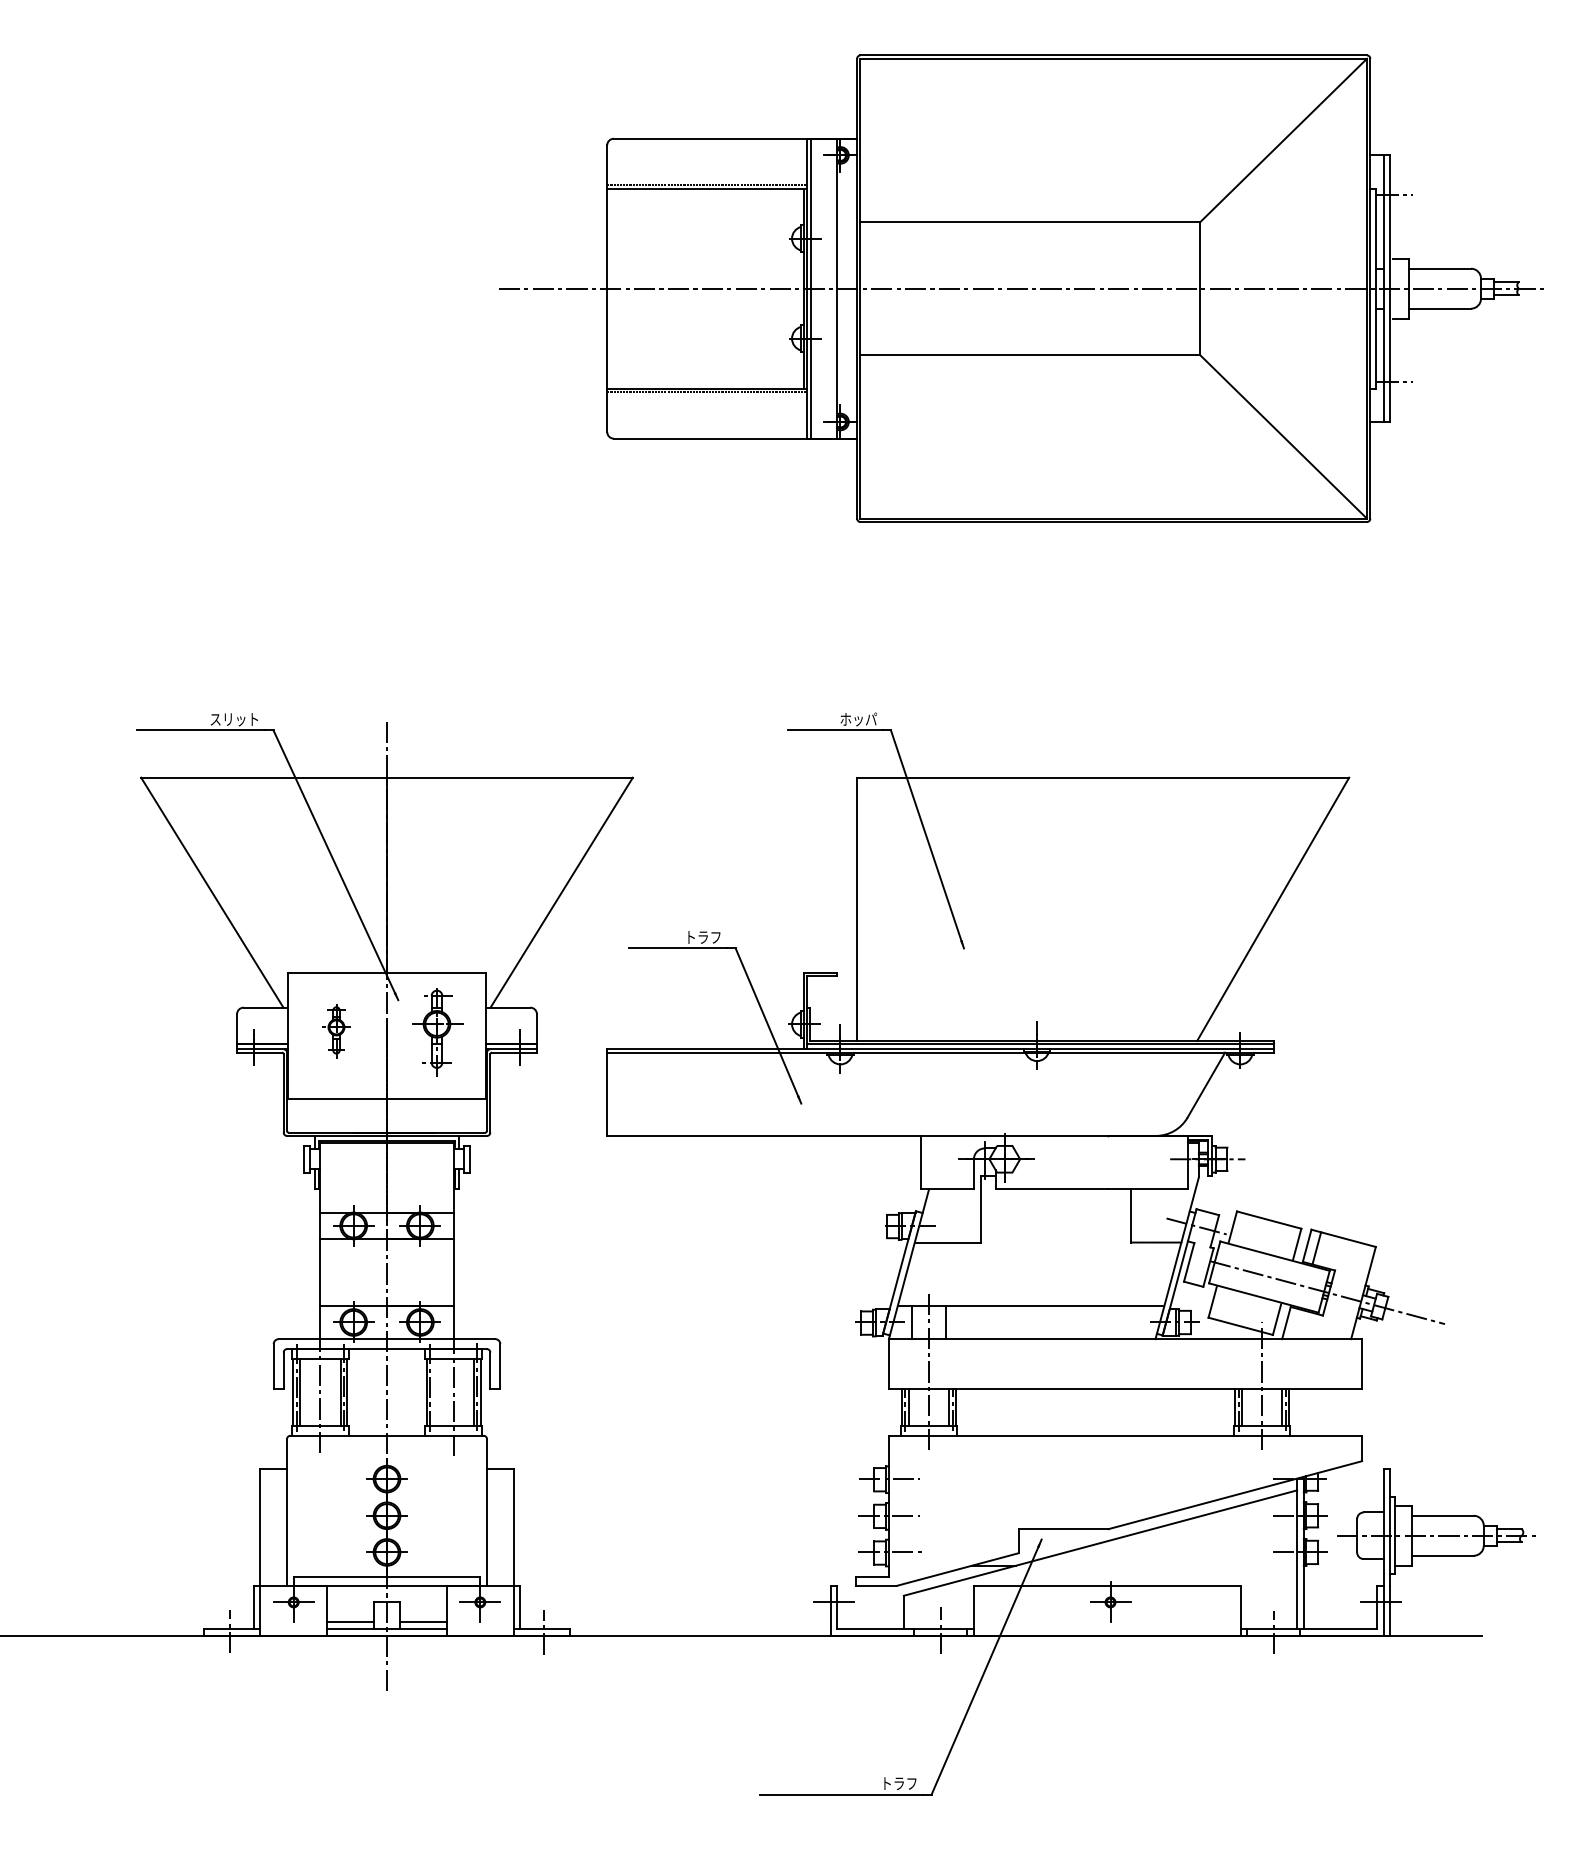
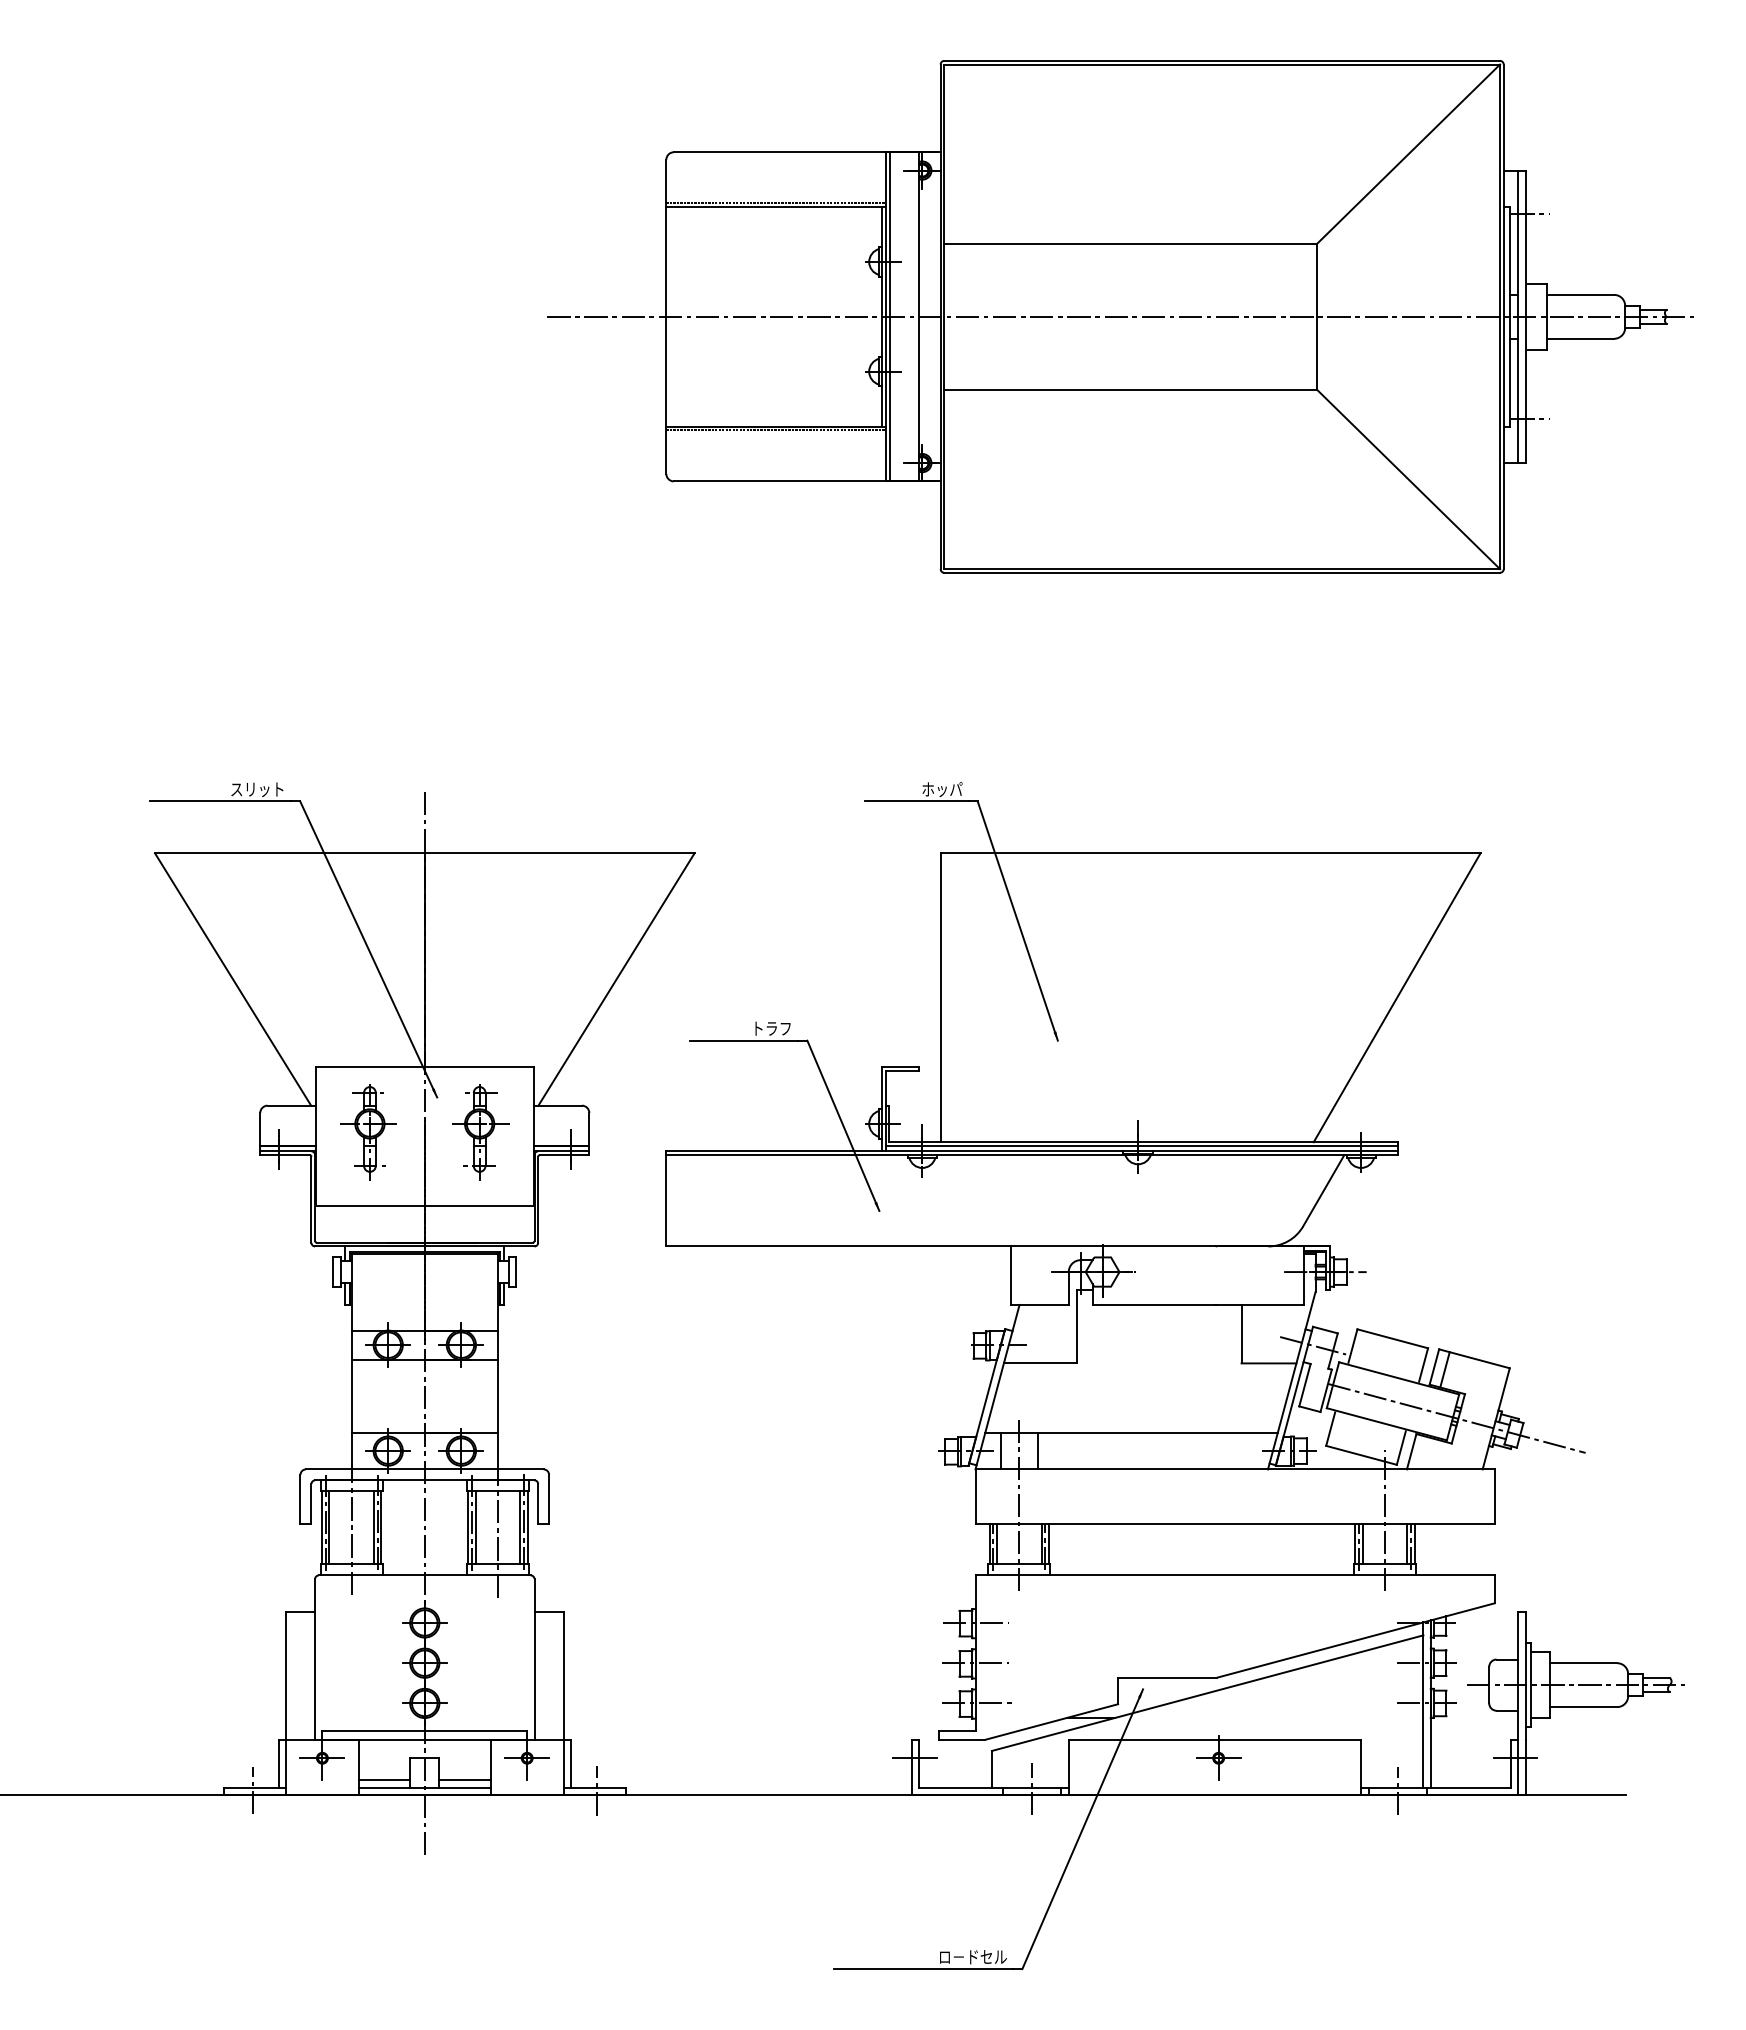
part: (335, 1032) -> (368, 1132), size x1.67
line: (433, 1392) -> (475, 1527), added
text: (887, 1783) -> (973, 1957), トラフ -> ロ－ドセル

